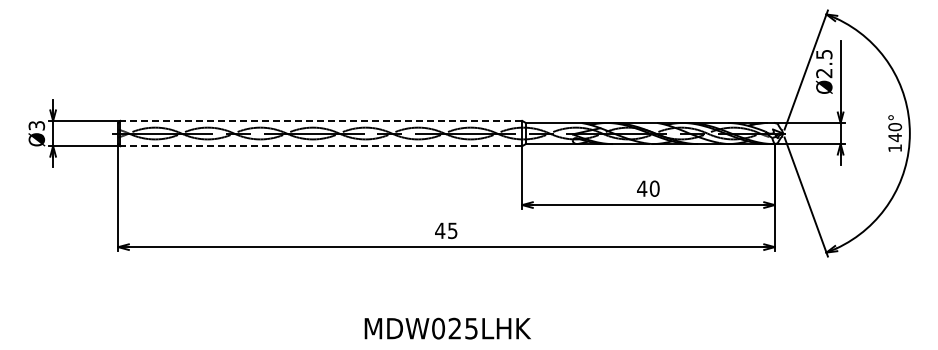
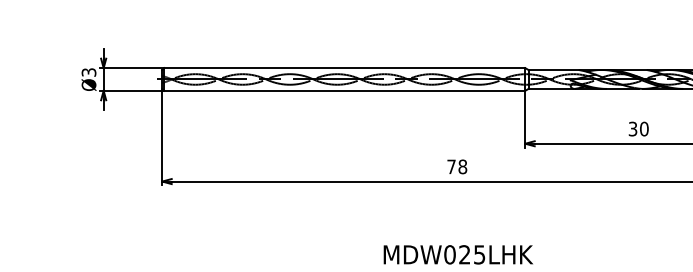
line: (321, 120) -> (344, 67), dashed -> solid
line: (321, 146) -> (344, 91), dashed -> solid
text: (642, 188) -> (633, 128), 40 -> 30
text: (446, 230) -> (457, 166), 45 -> 78

